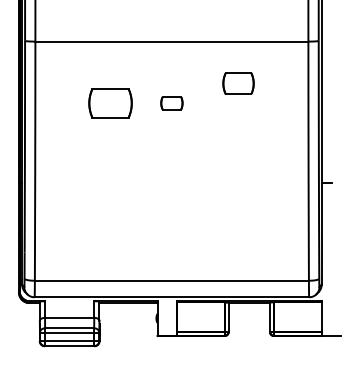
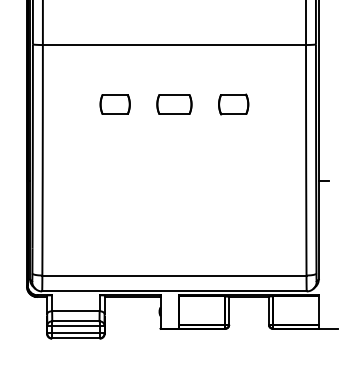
part: (238, 83) -> (233, 104), moved
part: (109, 103) -> (114, 104), size x0.71
part: (171, 103) -> (174, 104), size x1.67

